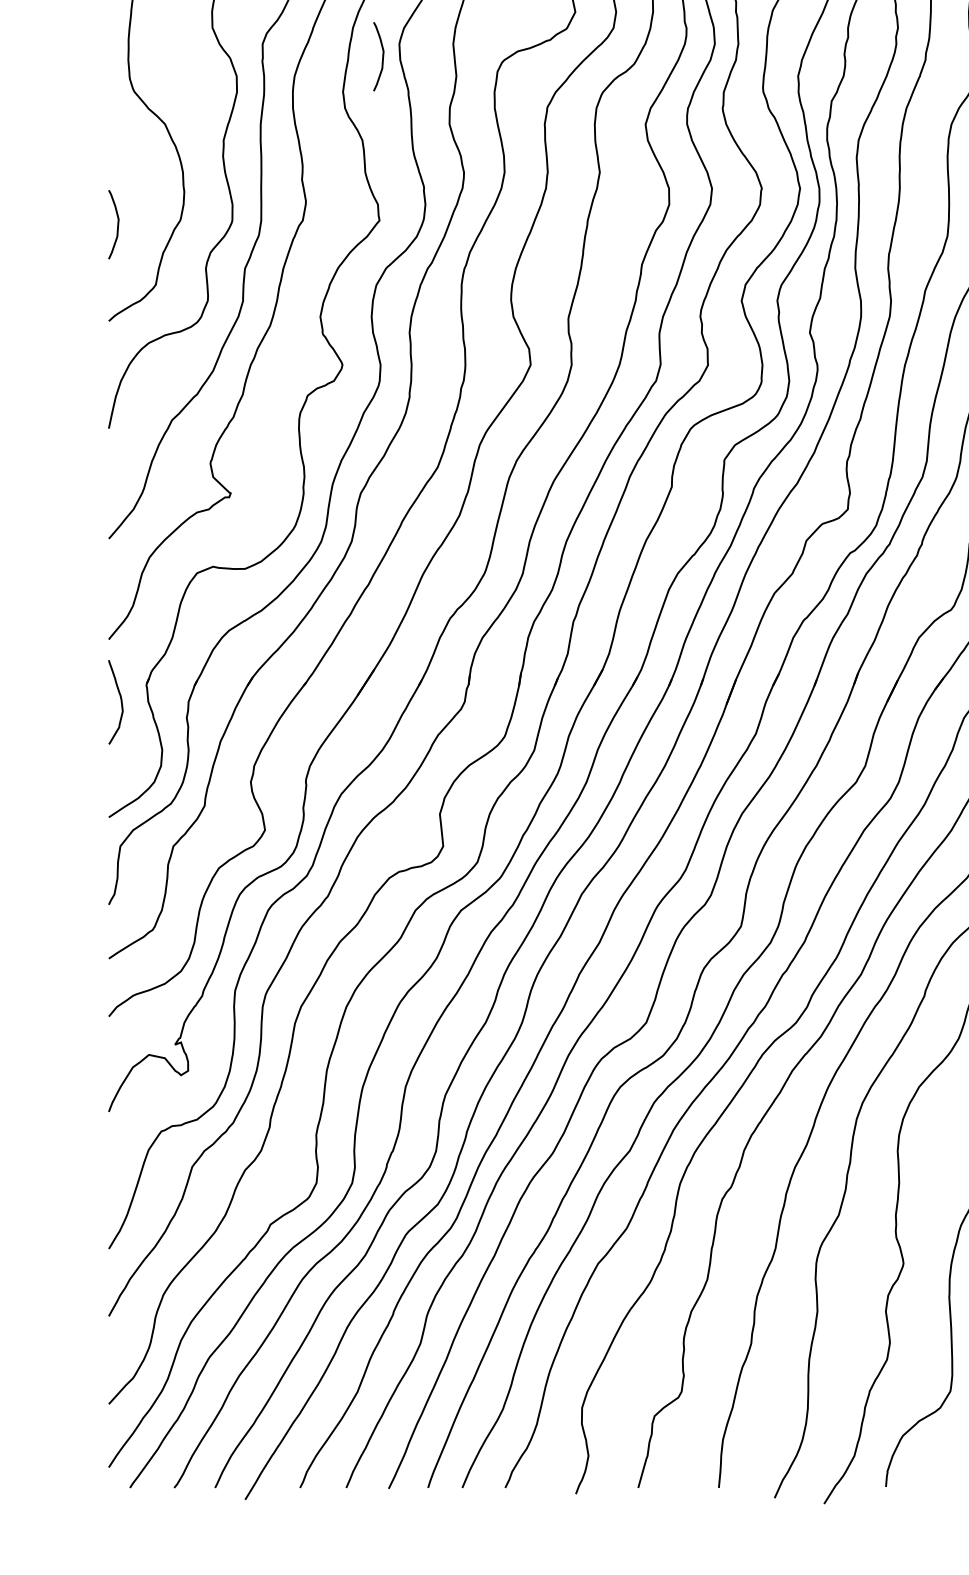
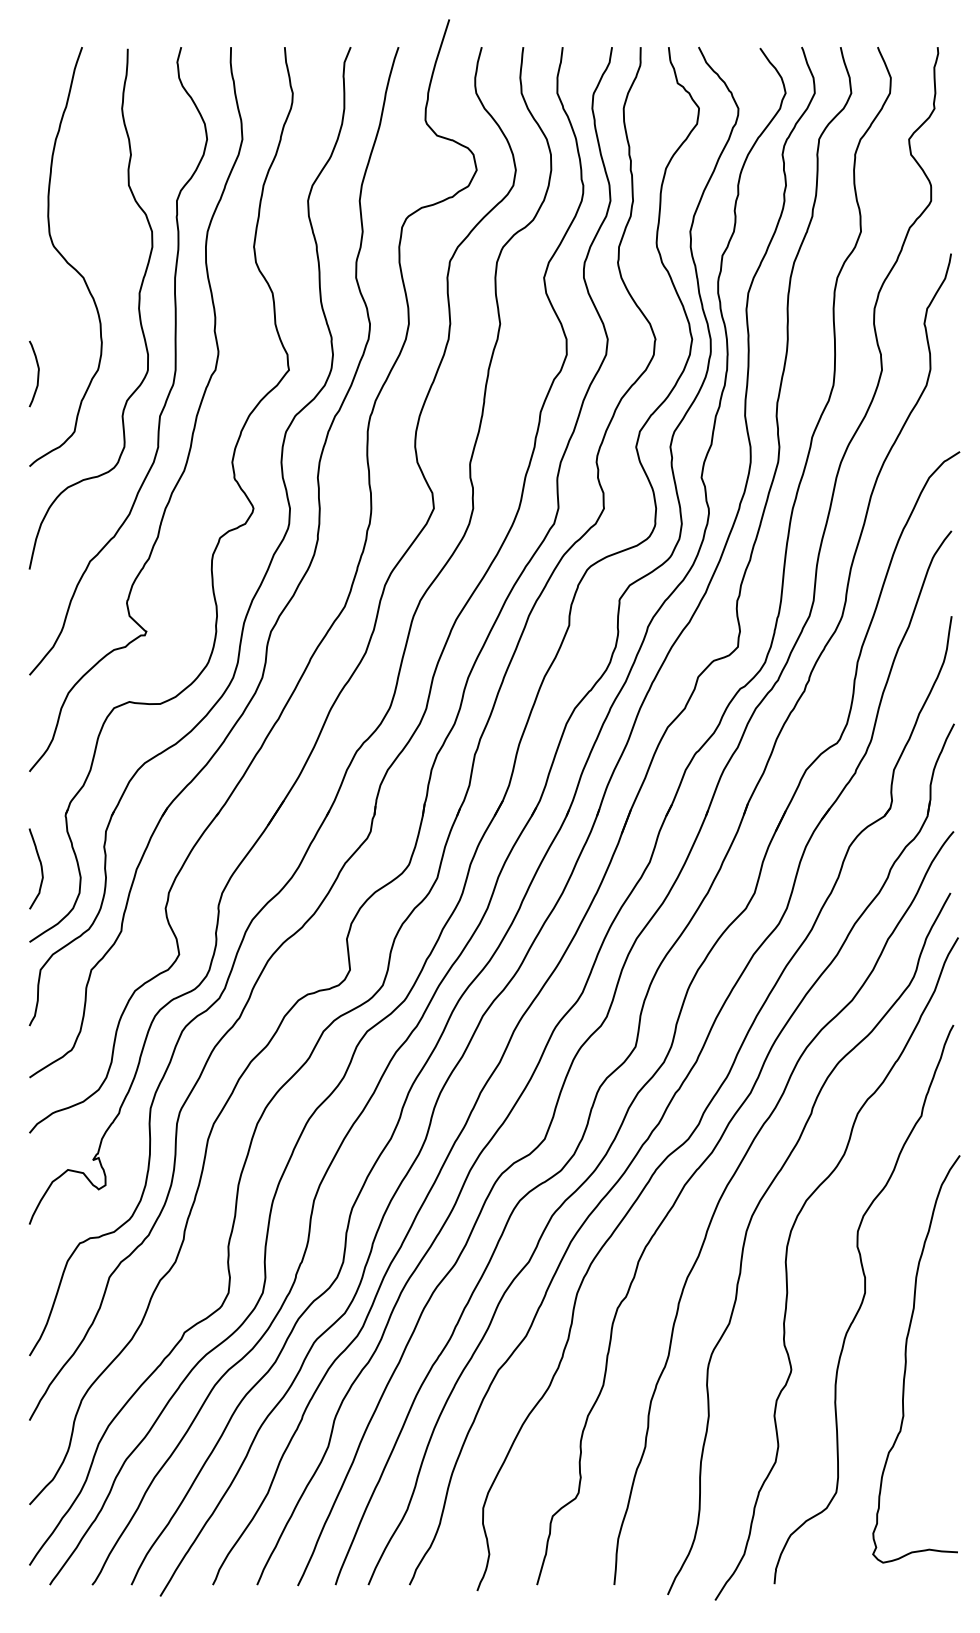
curve: (382, 56) -> (291, 212), removed
curve: (120, 700) -> (40, 867), moved

